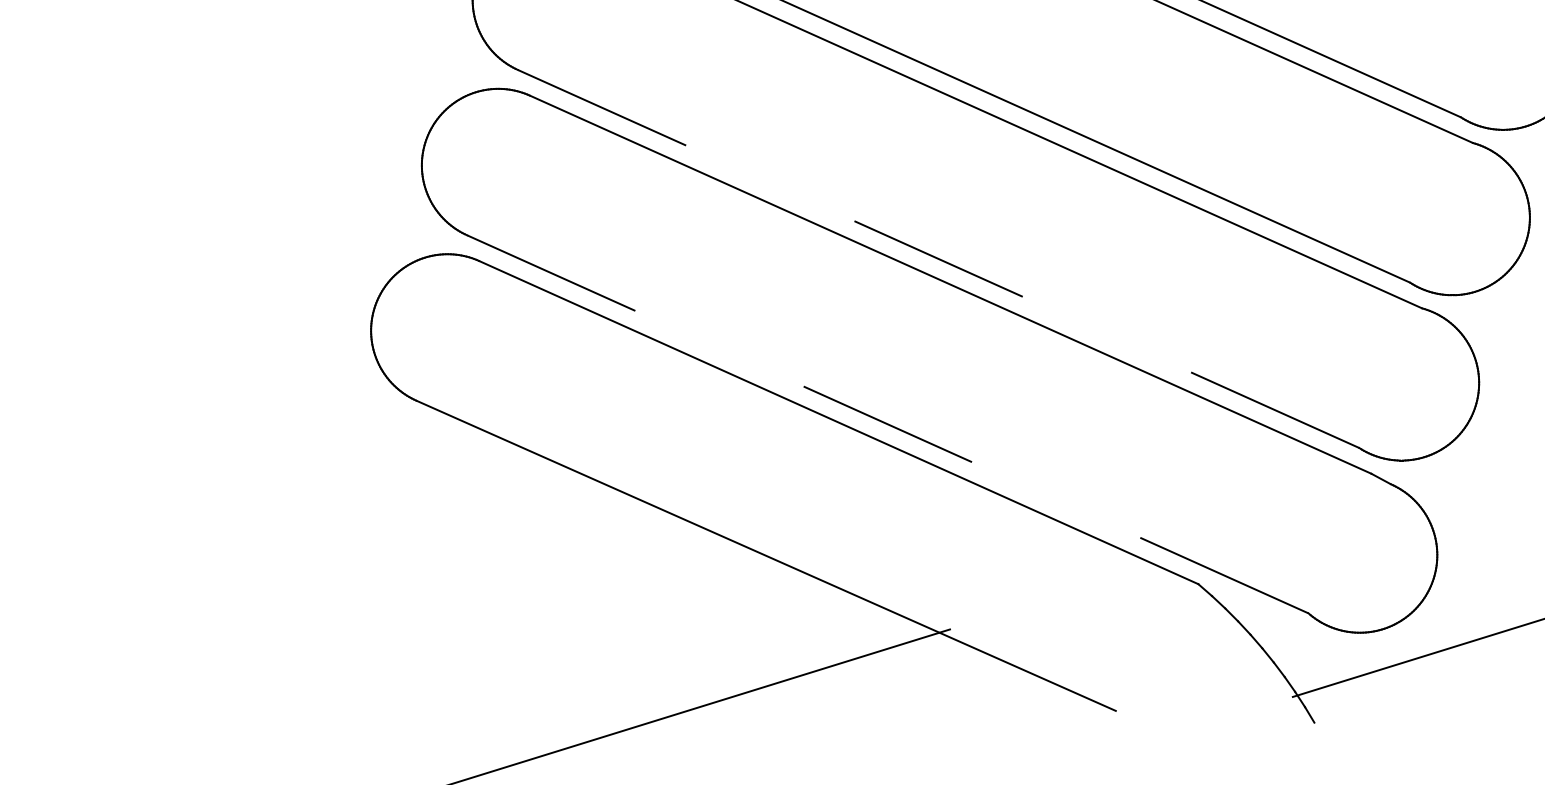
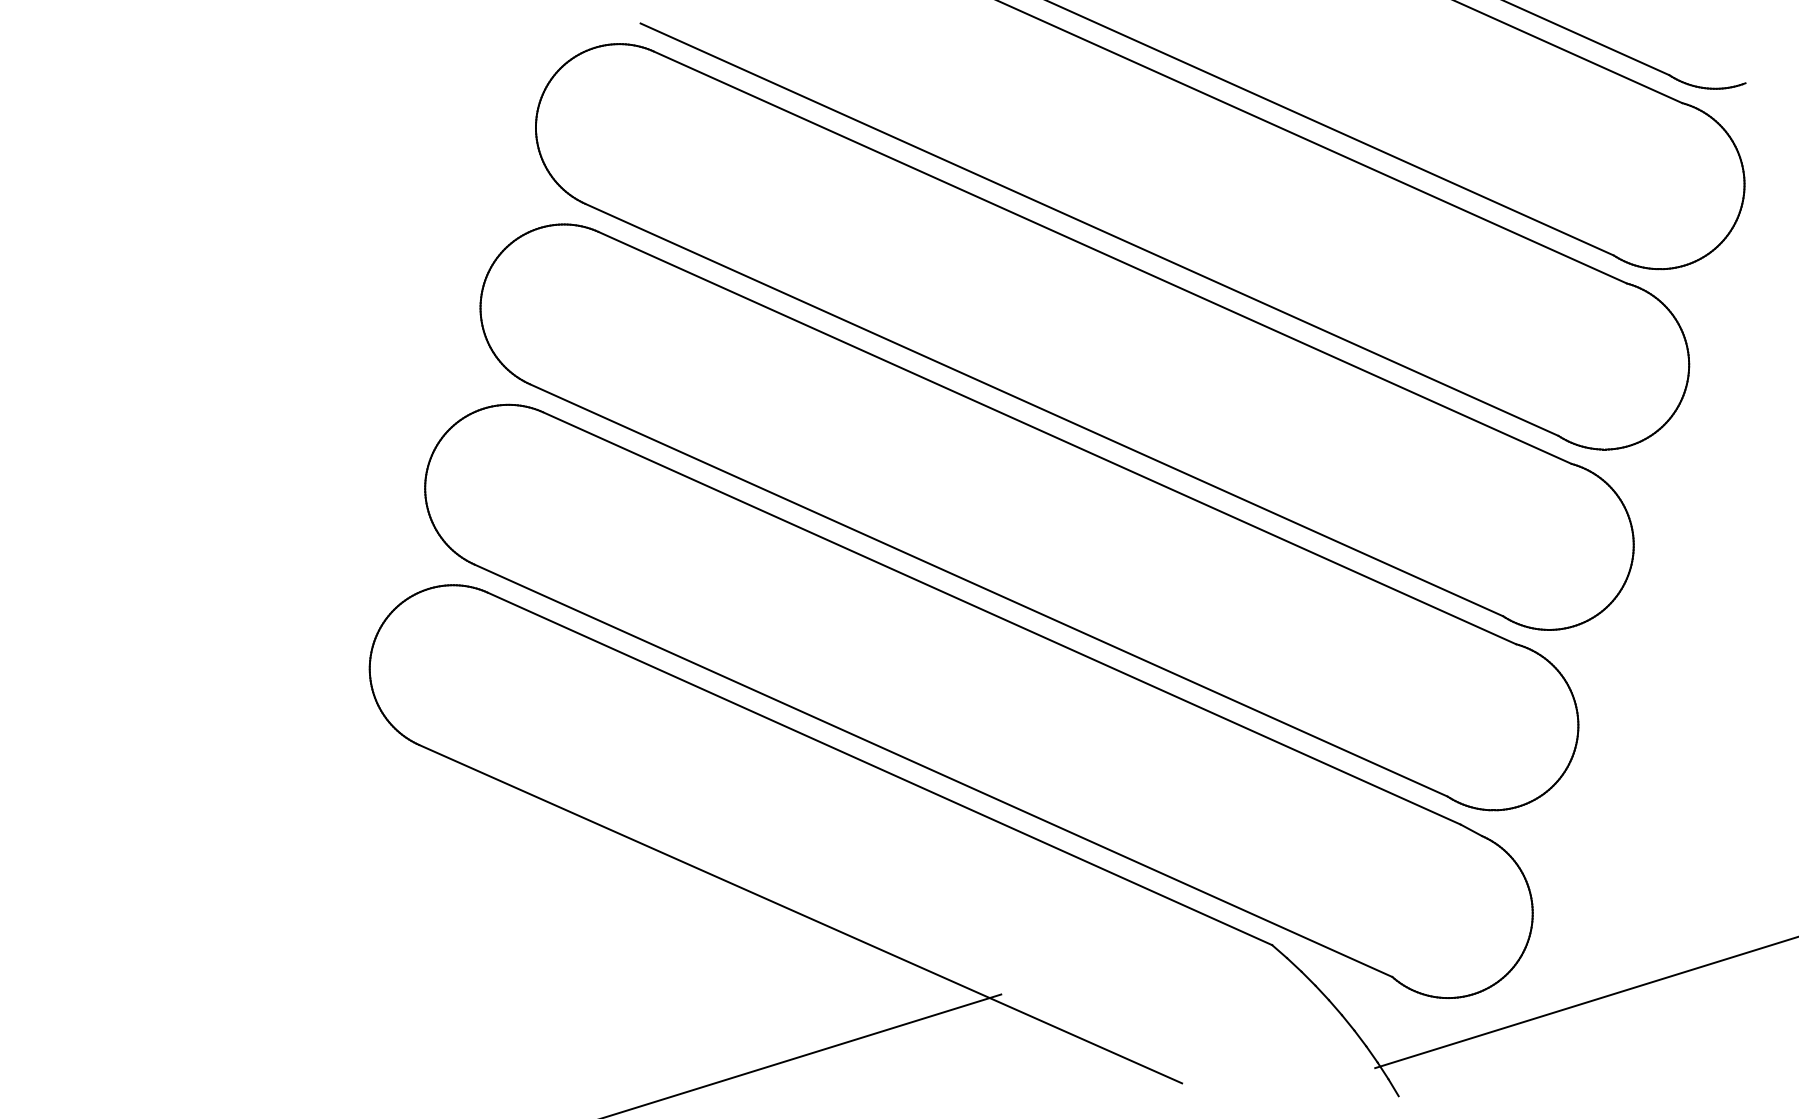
line: (939, 259) -> (989, 590), dashed -> solid
line: (887, 424) -> (933, 770), dashed -> solid

